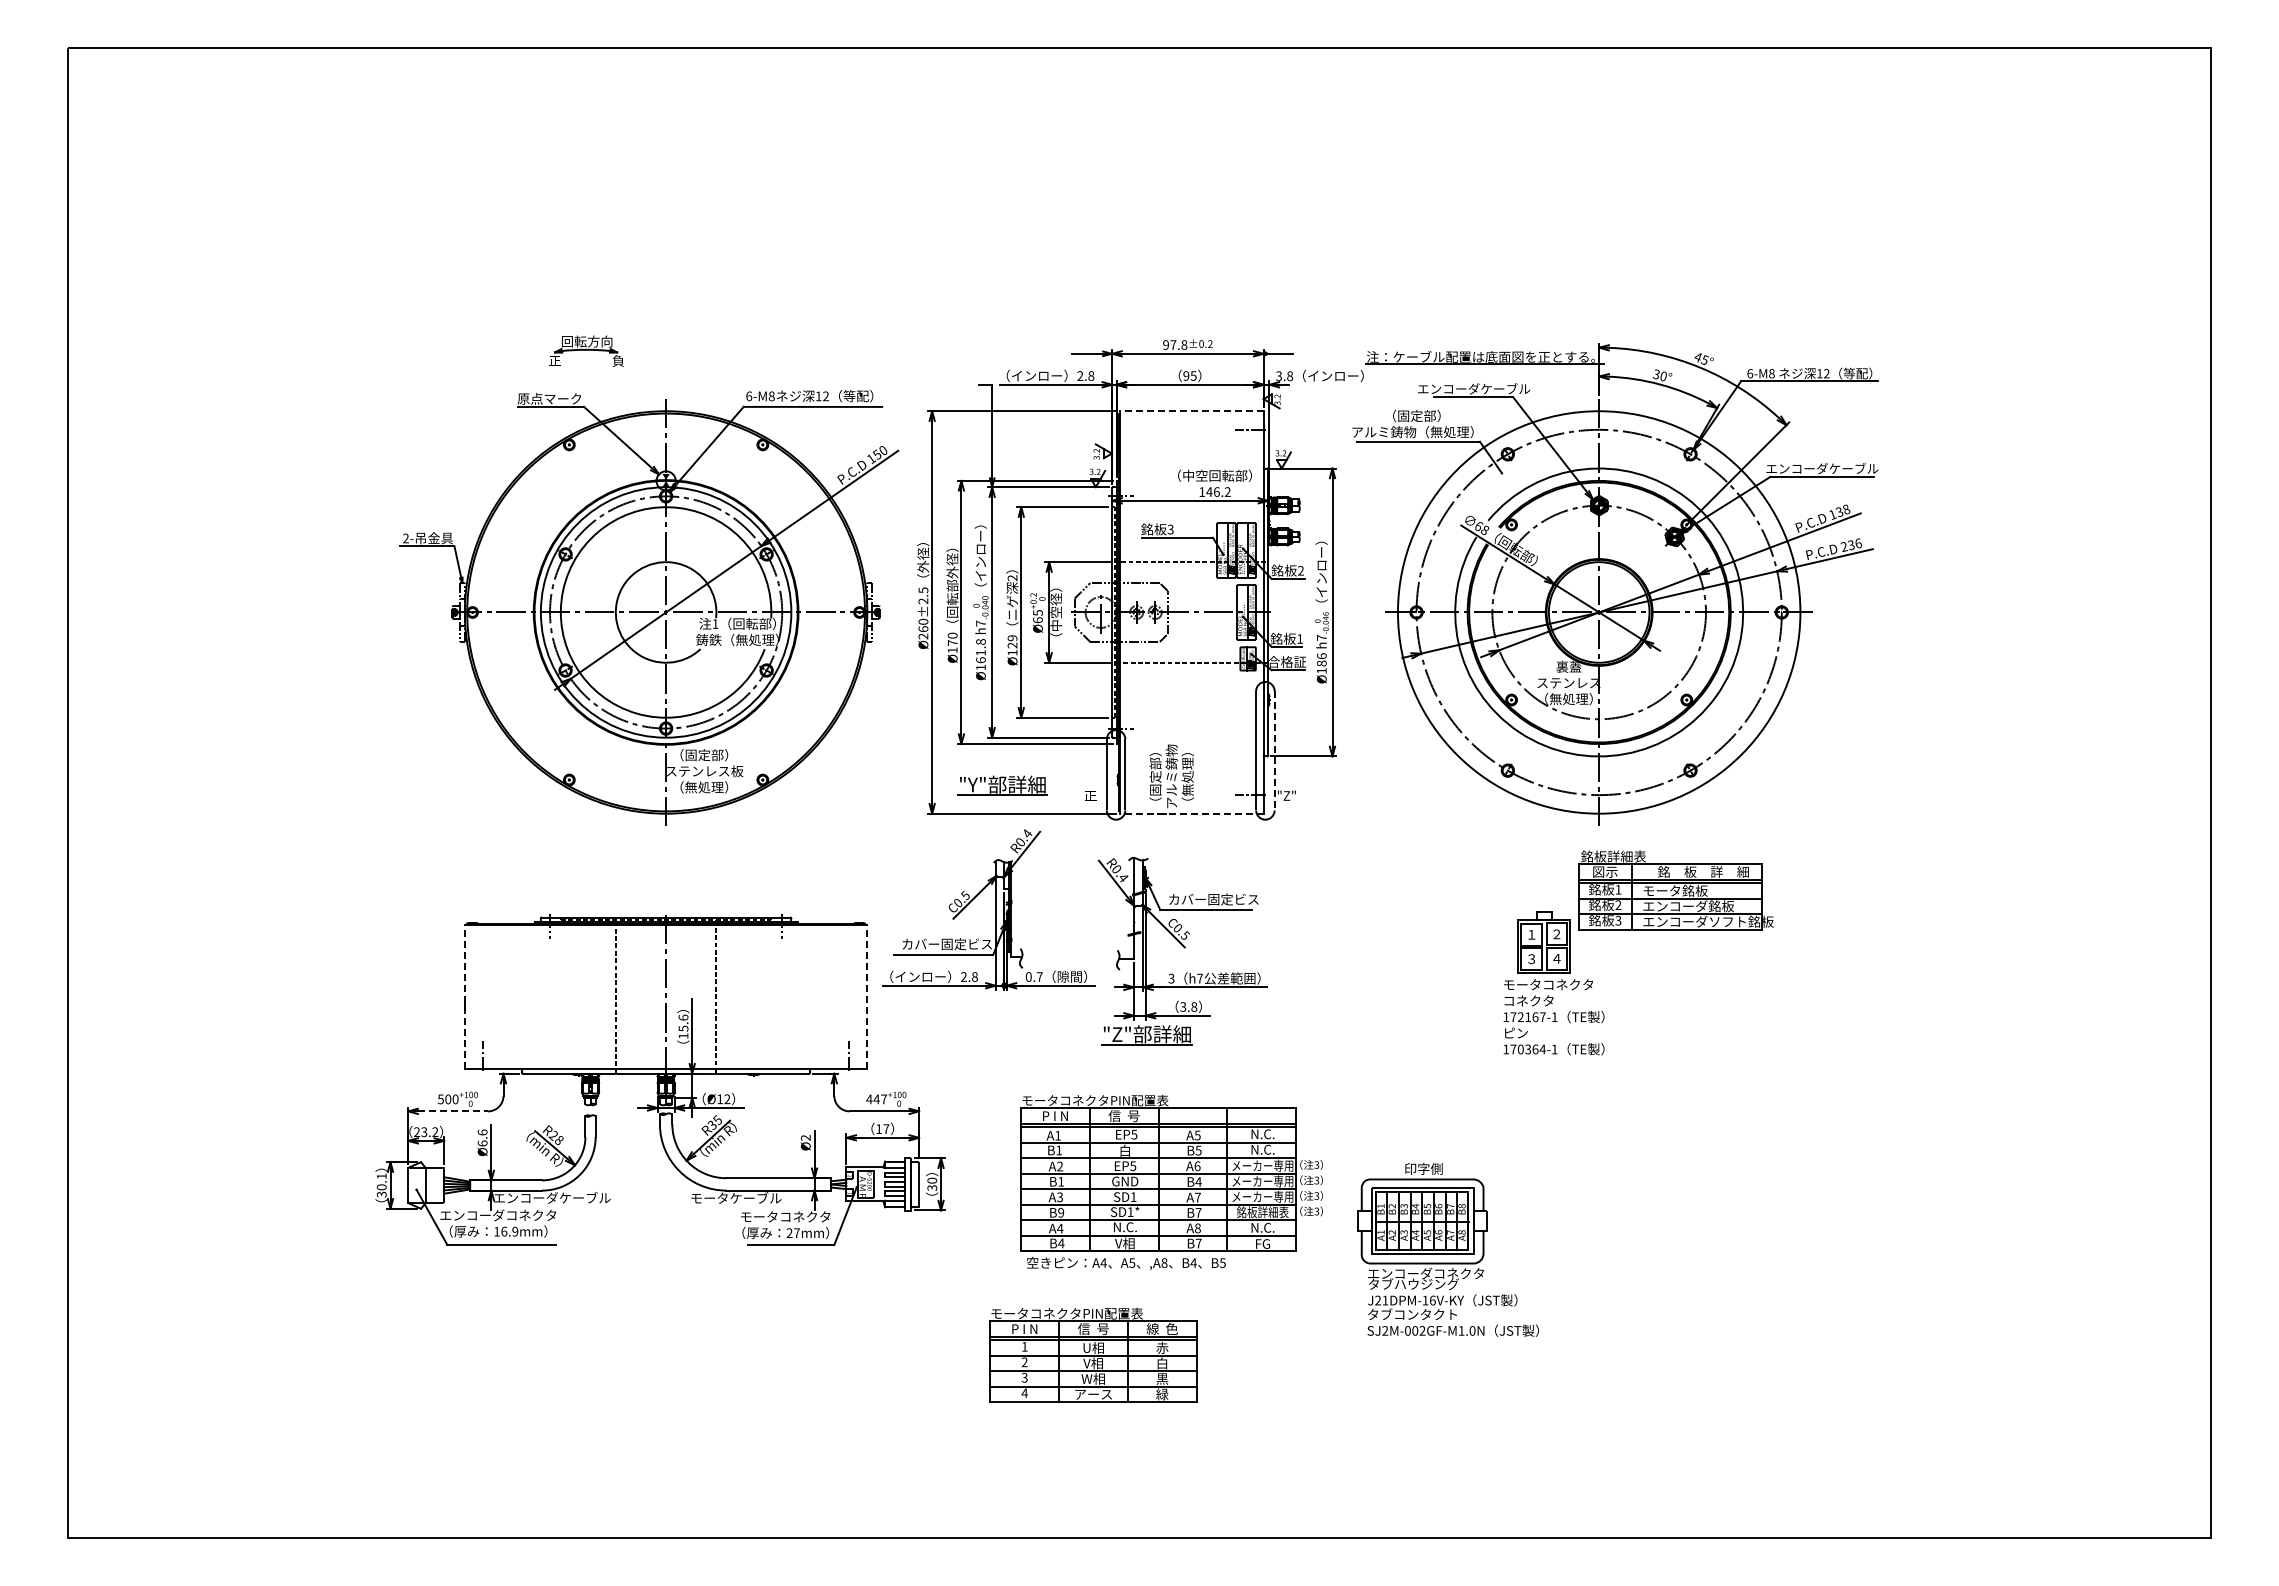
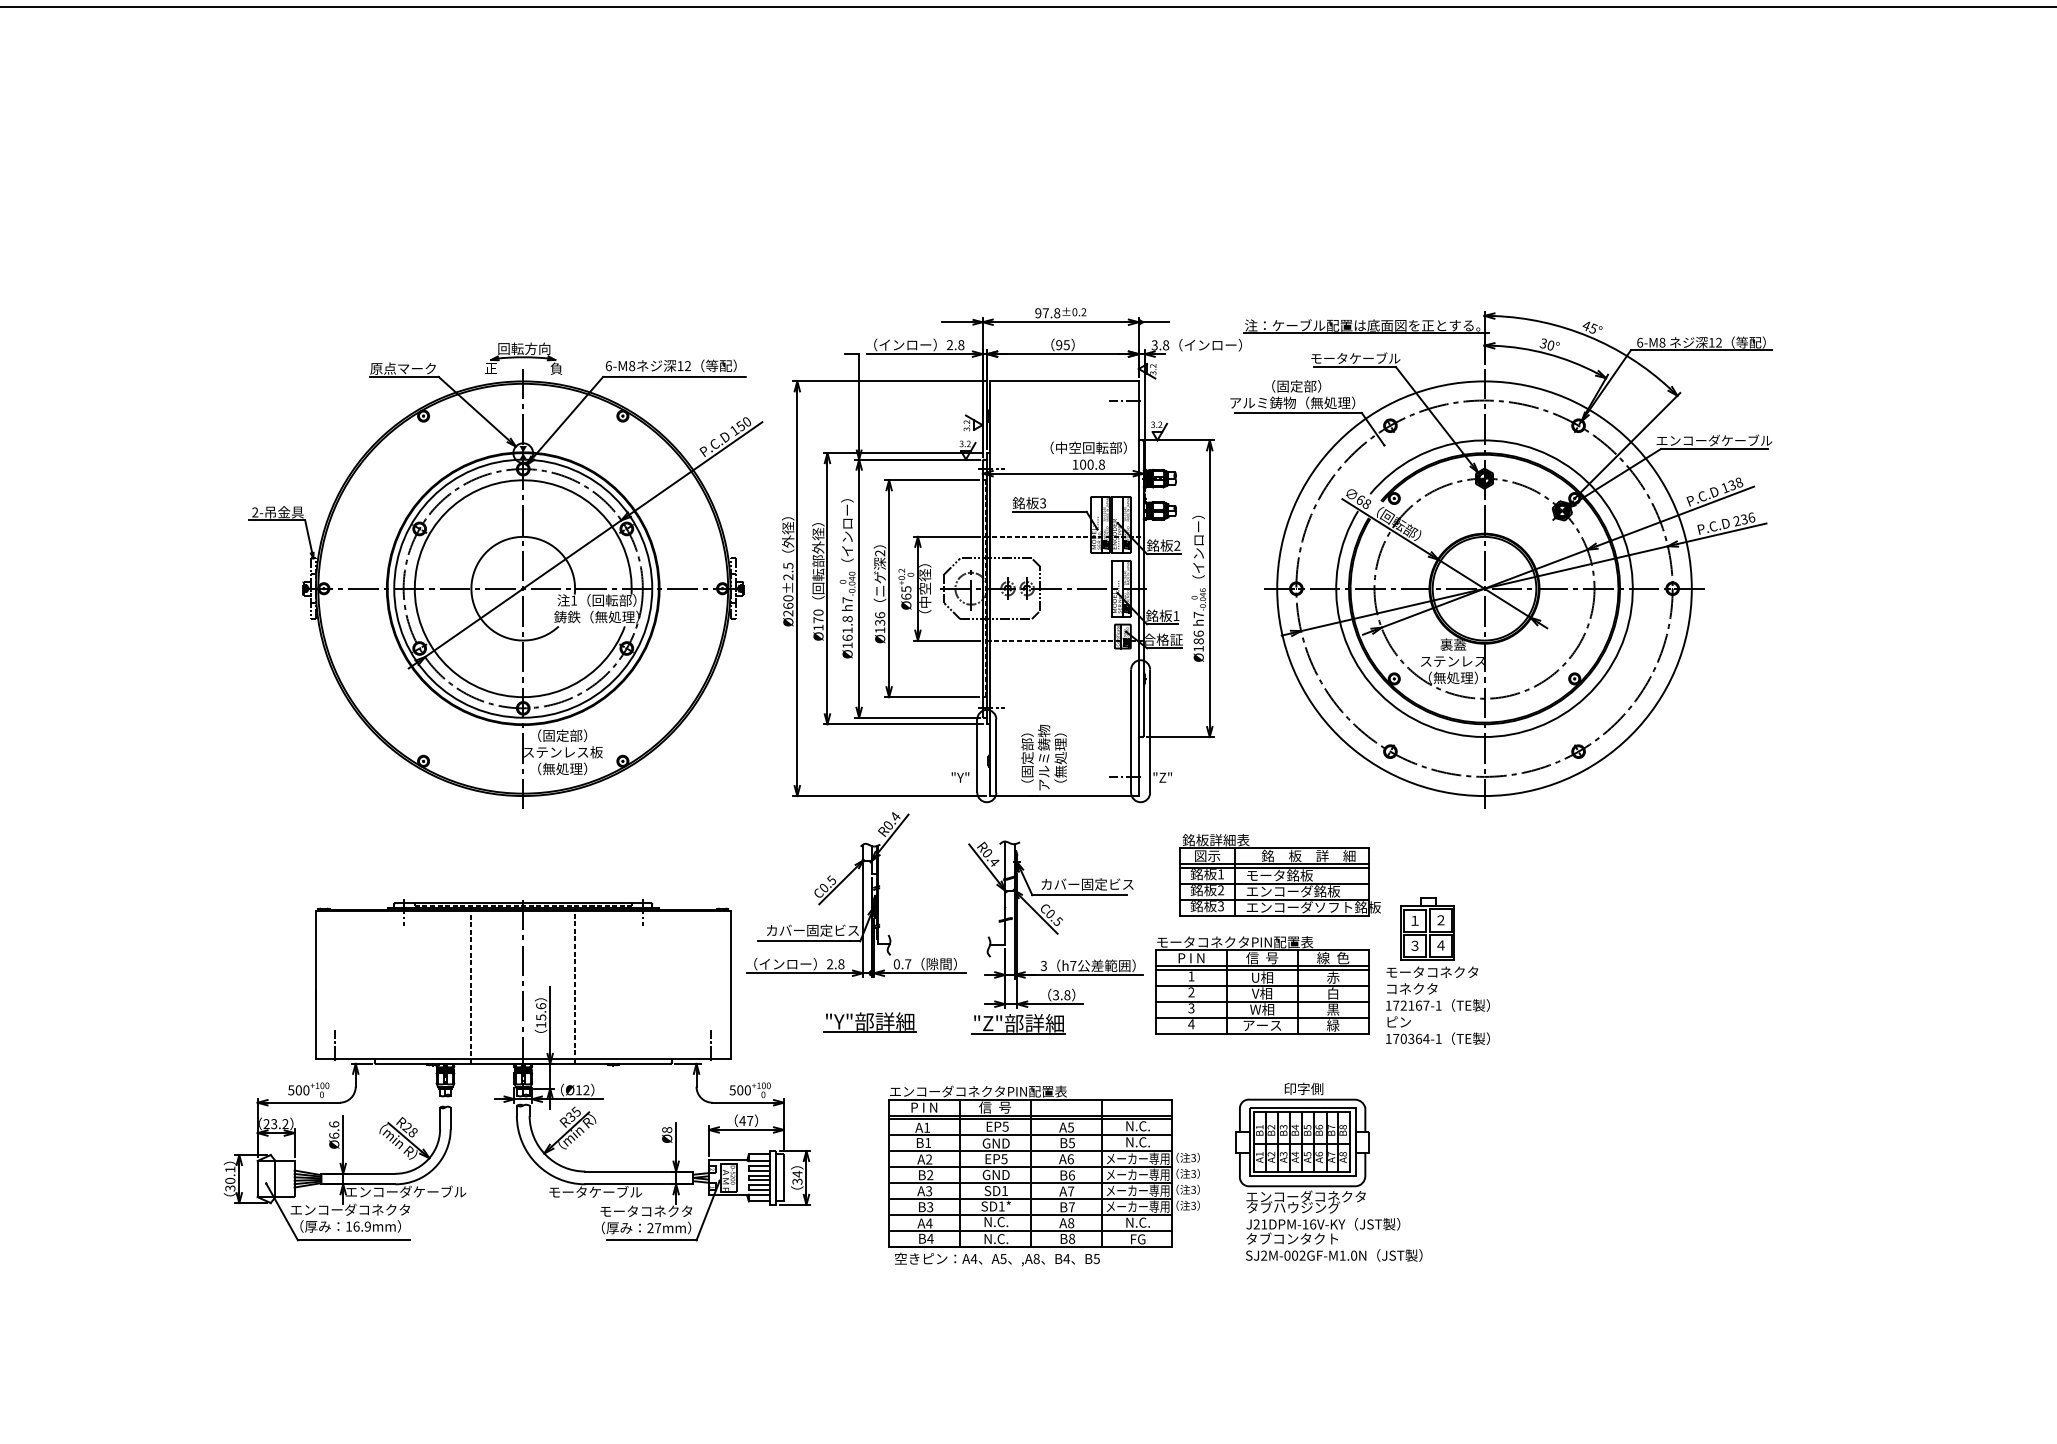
part: (586, 350) -> (523, 357), moved
text: (1474, 388) -> (1356, 357), エンコーダケーブル -> モータケーブル
line: (1191, 411) -> (1064, 381), dashed -> solid
text: (1218, 491) -> (1092, 464), 146.2 -> 100.8
text: (1012, 641) -> (880, 618), Ø129 -> Ø136
line: (1274, 750) -> (1150, 730), dashed -> solid
part: (1002, 785) -> (869, 1022), moved
text: (1090, 795) -> (960, 777), 正 -> "Y"
line: (1191, 813) -> (1064, 795), dashed -> solid
part: (1675, 890) -> (1279, 875), moved
line: (464, 997) -> (315, 985), dashed -> solid
line: (867, 997) -> (730, 985), dashed -> solid
text: (876, 1099) -> (739, 1090), 447 -> 500
text: (1107, 1100) -> (977, 1091), モータコネクタPIN配置表 -> エンコーダコネクタPIN配置表
line: (453, 1111) -> (304, 1102), dashed -> solid
text: (878, 1128) -> (742, 1120), 17 -> 47
text: (805, 1137) -> (666, 1129), Ø2 -> Ø8
text: (1125, 1150) -> (996, 1143), 白 -> GND
text: (932, 1180) -> (797, 1173), 30 -> 34
text: (1061, 1181) -> (930, 1174), B1 -> B2
text: (1198, 1181) -> (1071, 1174), B4 -> B6
text: (1061, 1212) -> (930, 1206), B9 -> B3
text: (1262, 1212) -> (1137, 1206), 銘板詳細表 -> メーカー専用
text: (1125, 1243) -> (996, 1238), V相 -> N.C.
text: (1198, 1243) -> (1071, 1238), B7 -> B8
part: (1447, 1249) -> (1328, 1171), moved
part: (1093, 1354) -> (1262, 984), moved

